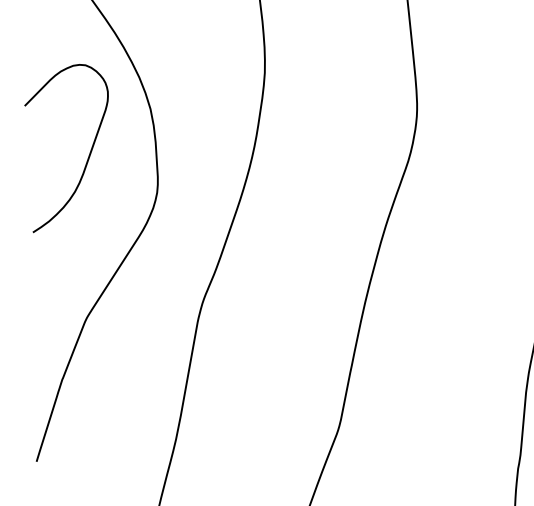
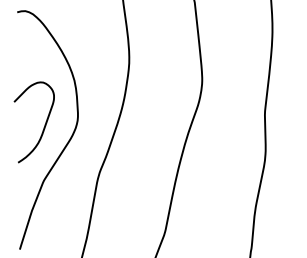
curve: (87, 152) -> (44, 124), moved

